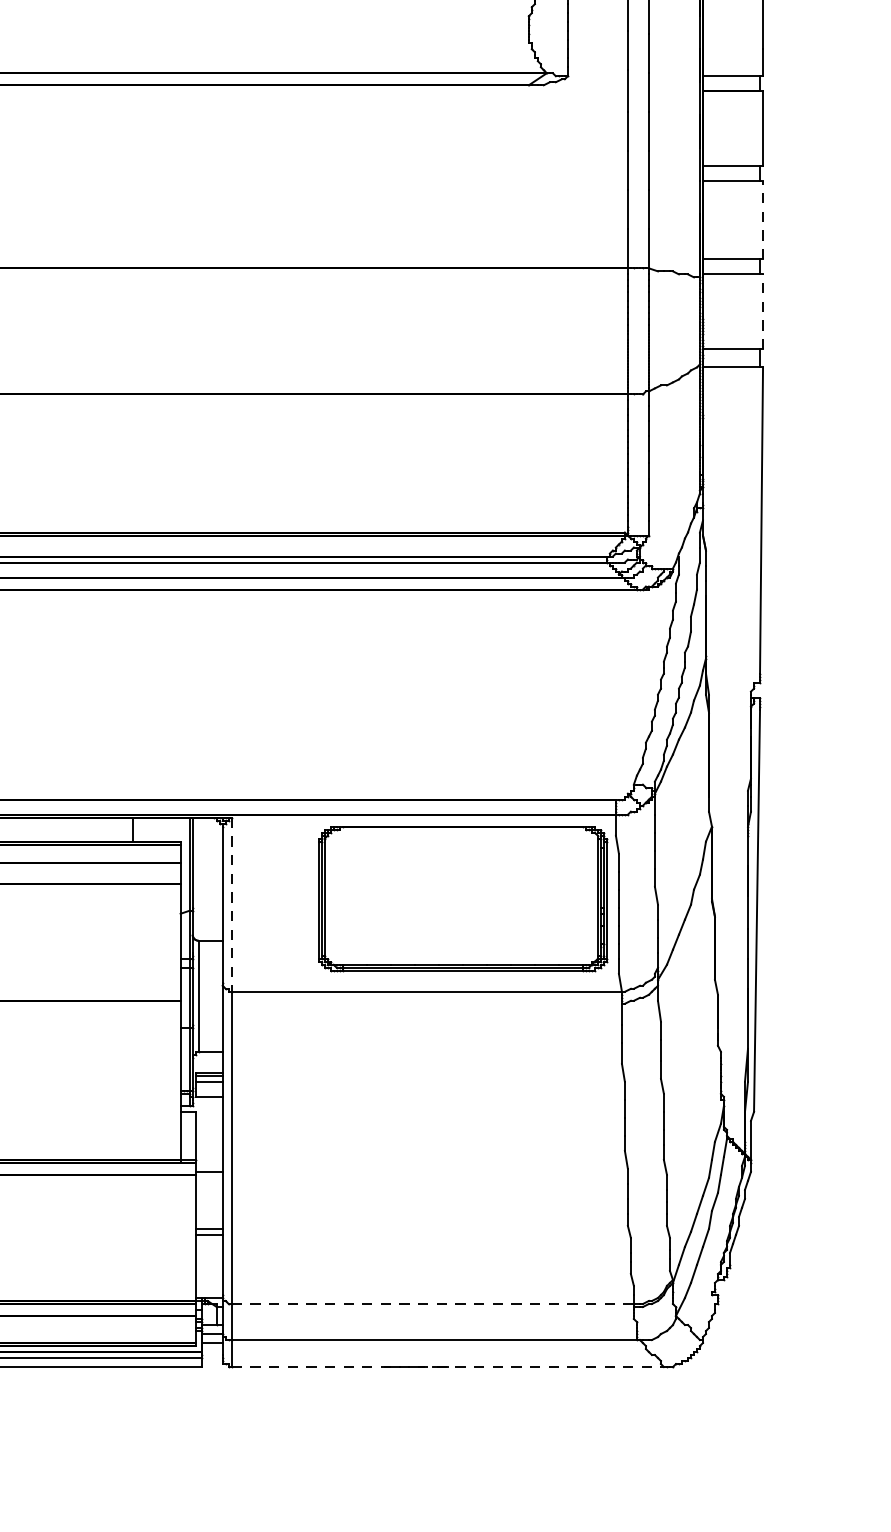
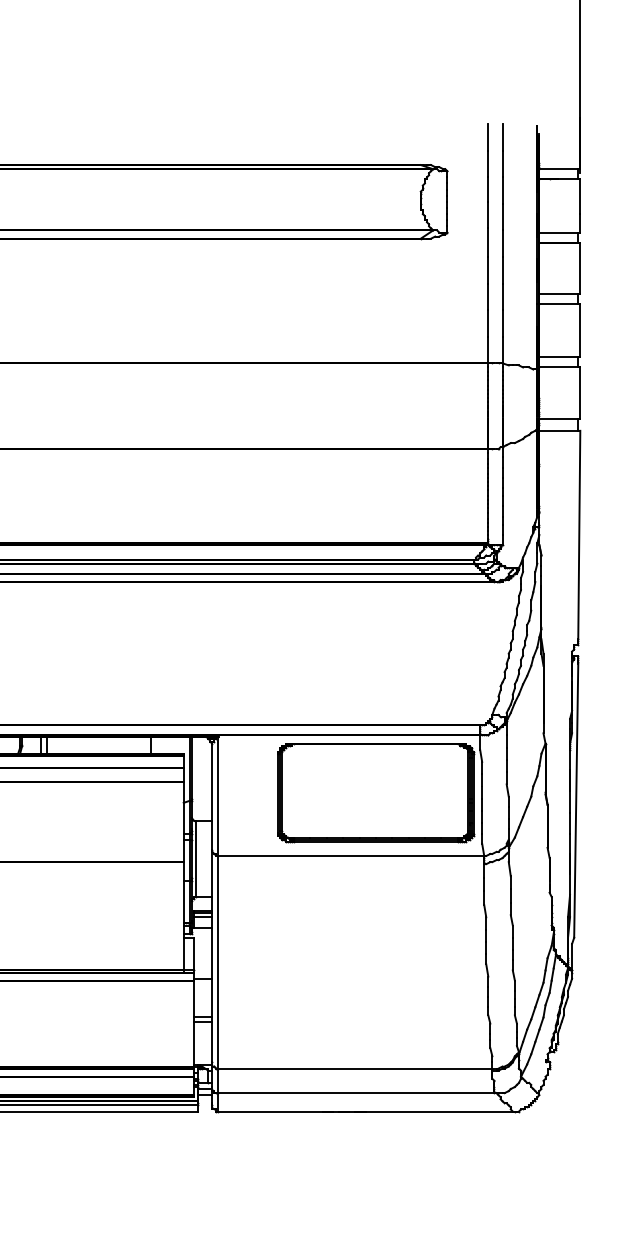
line: (763, 220) -> (580, 330), dashed -> solid
line: (763, 311) -> (580, 392), dashed -> solid
line: (231, 905) -> (218, 797), dashed -> solid
line: (432, 1303) -> (355, 1068), dashed -> solid
line: (449, 1367) -> (366, 1111), dashed -> solid

